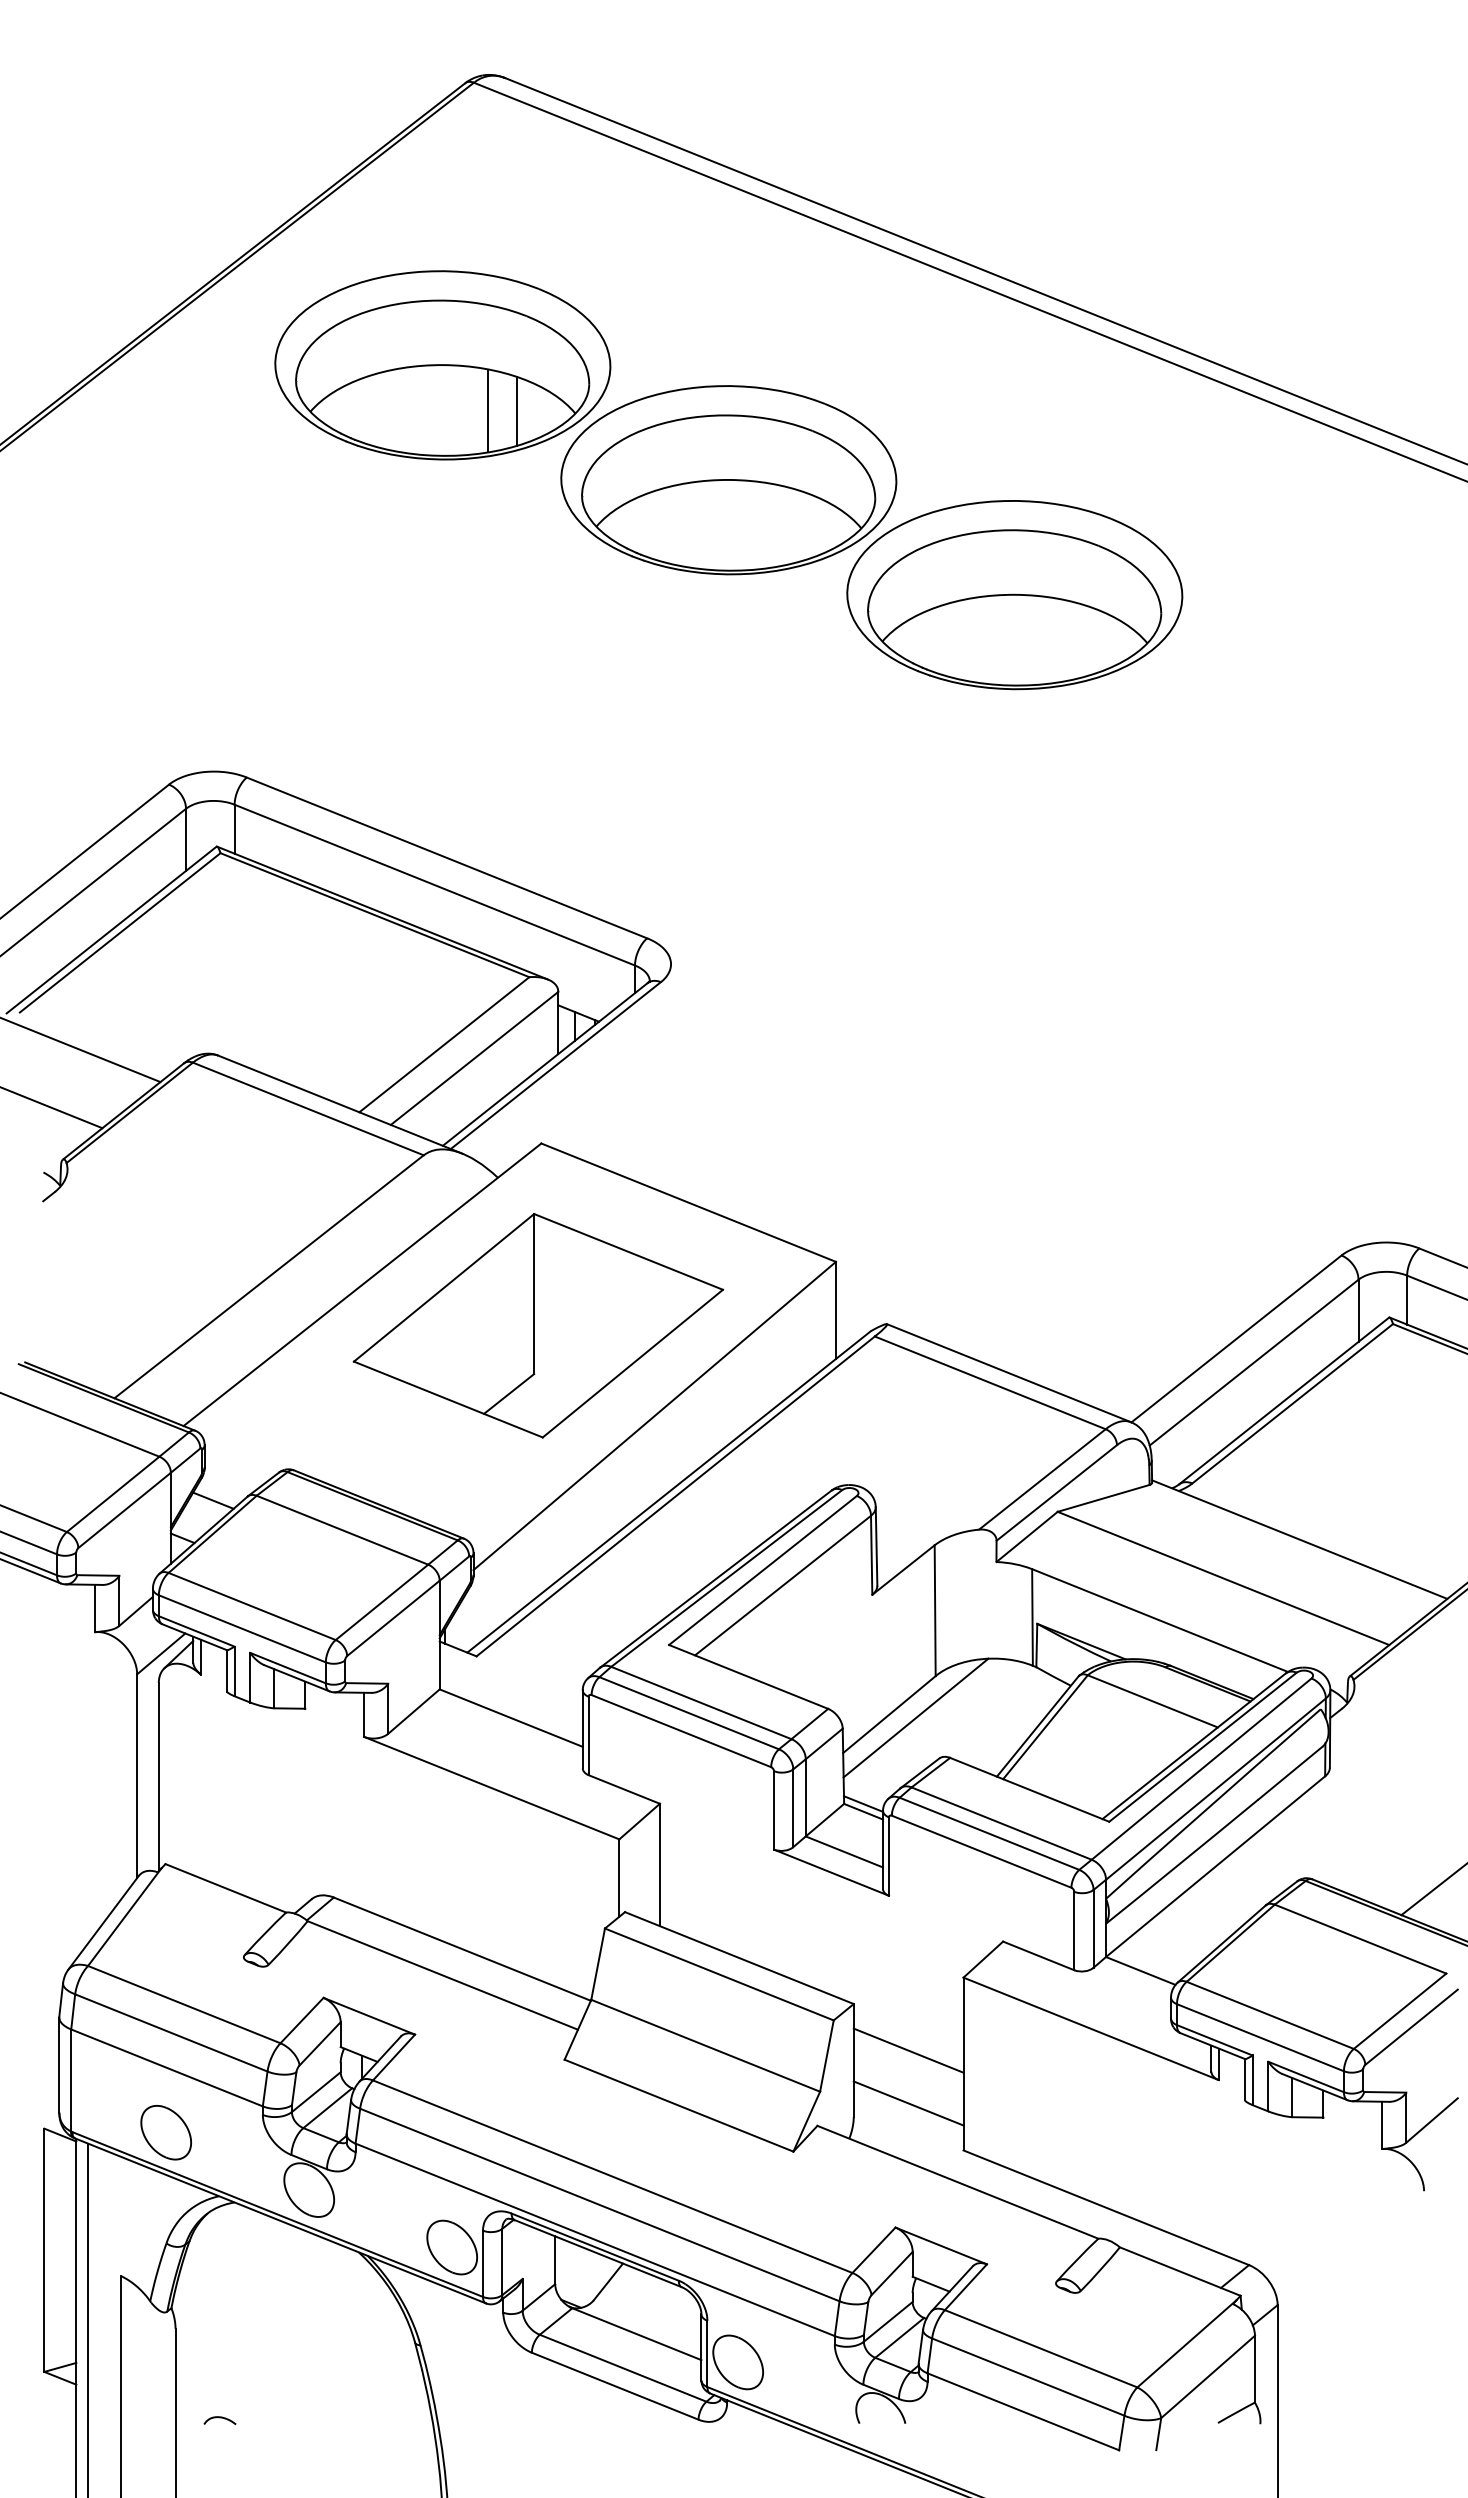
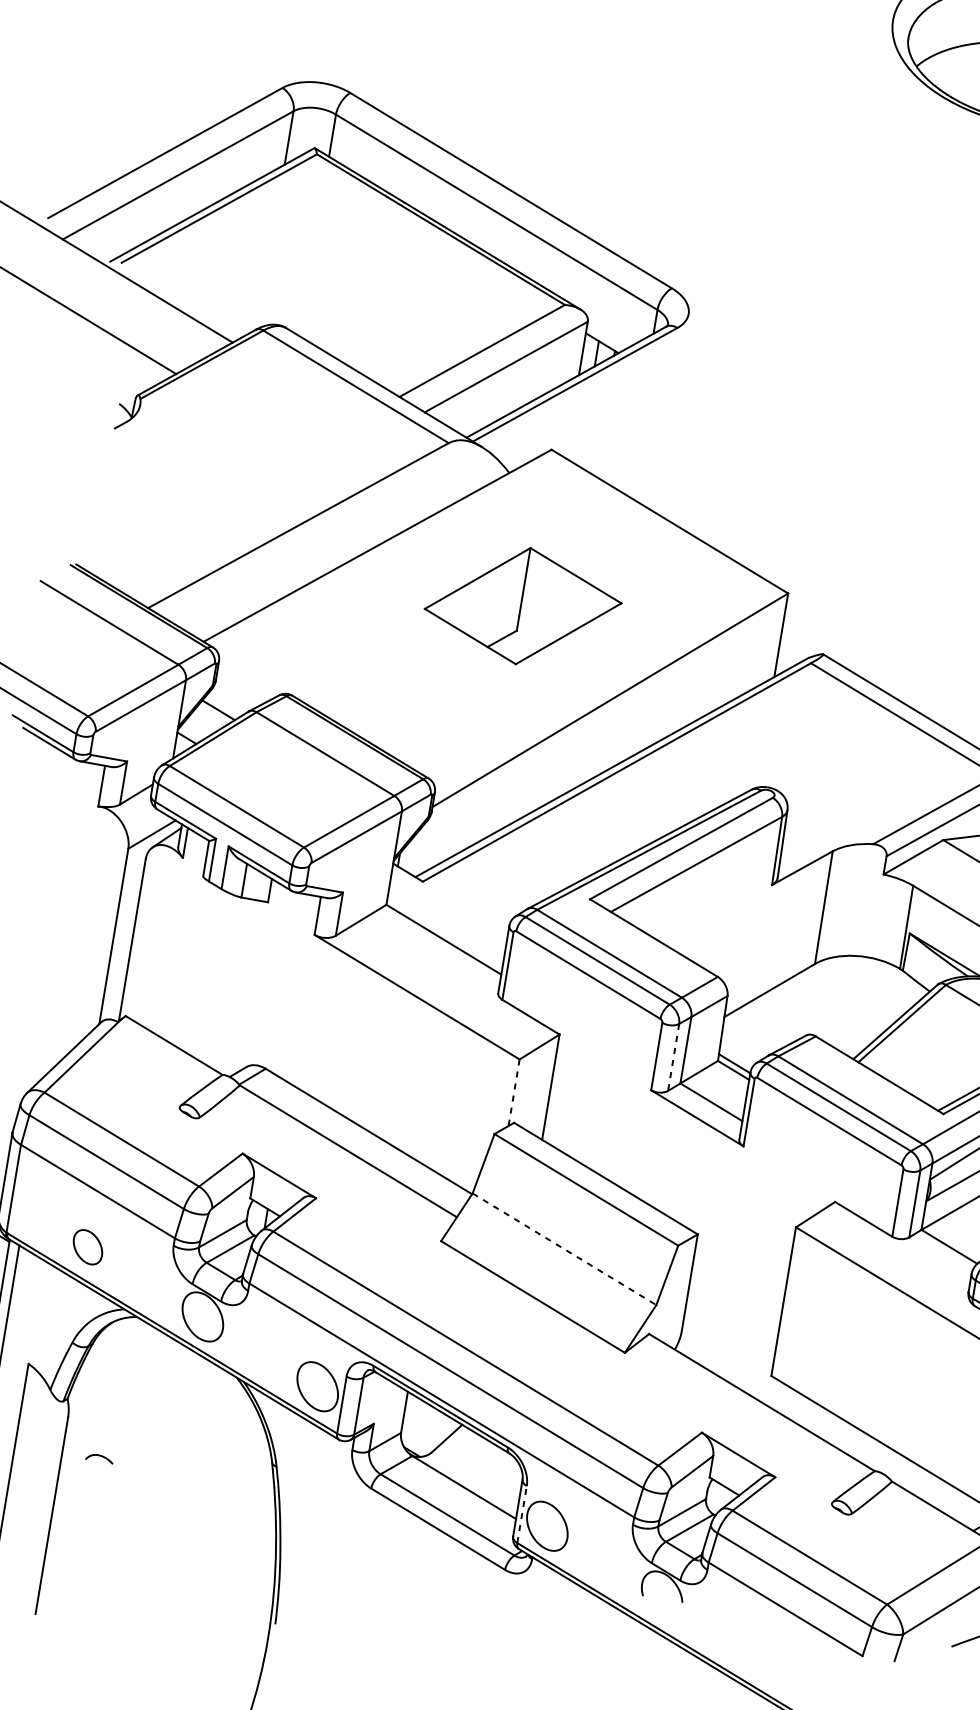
part: (538, 1325) -> (523, 605), size x0.6
line: (915, 1717) -> (791, 996), removed
line: (793, 1808) -> (673, 1057), solid -> dashed
line: (619, 1878) -> (514, 1093), solid -> dashed
line: (706, 2045) -> (565, 1249), solid -> dashed
line: (908, 2050) -> (738, 1282), removed
line: (908, 2103) -> (730, 1327), removed
part: (165, 2132) -> (87, 1246), size x0.7
line: (707, 2353) -> (522, 1514), solid -> dashed
part: (219, 2420) -> (99, 1458), moved

